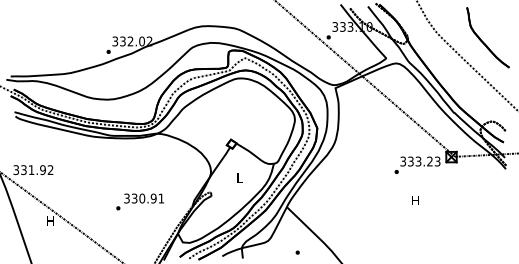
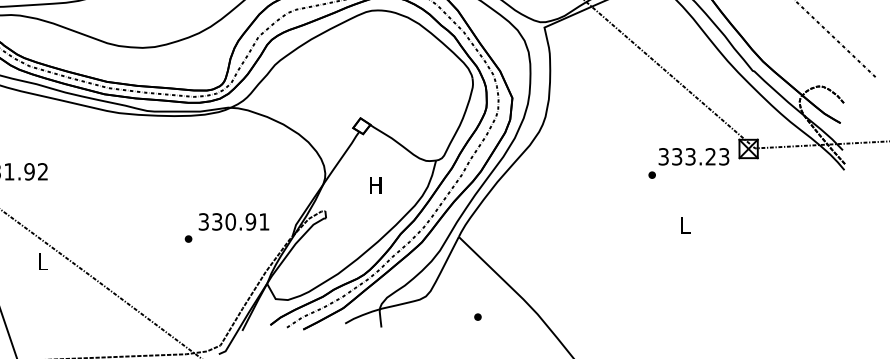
text: (239, 177) -> (375, 184), L -> H
text: (415, 200) -> (685, 225), H -> L
text: (139, 201) -> (225, 227), moved
text: (50, 220) -> (42, 260), H -> L

